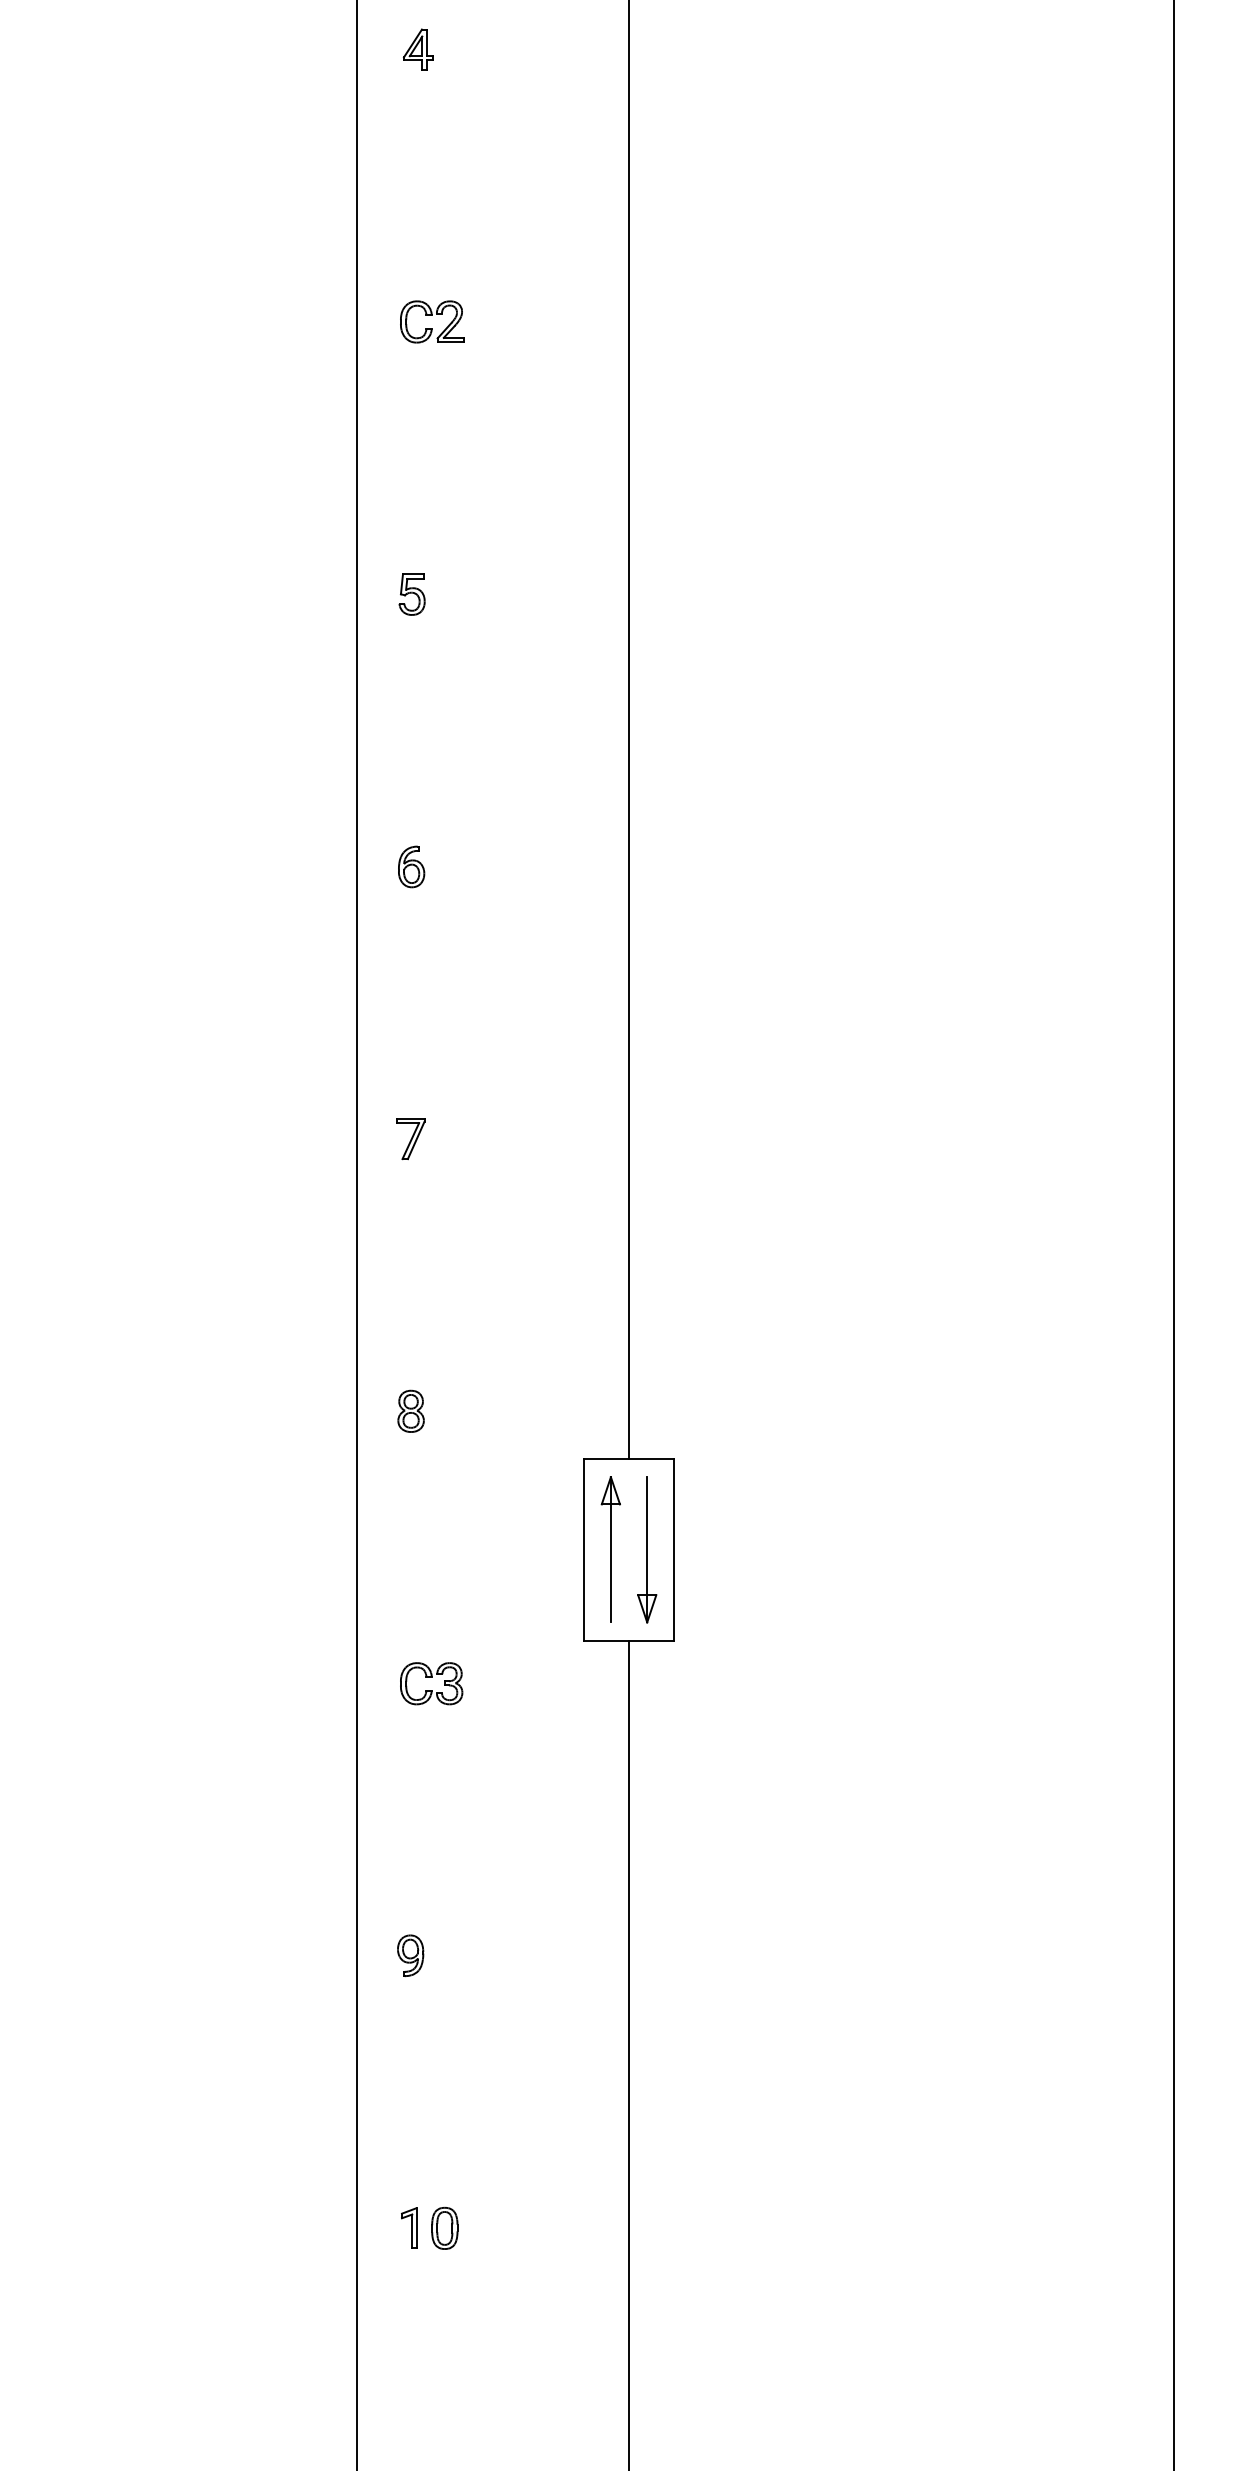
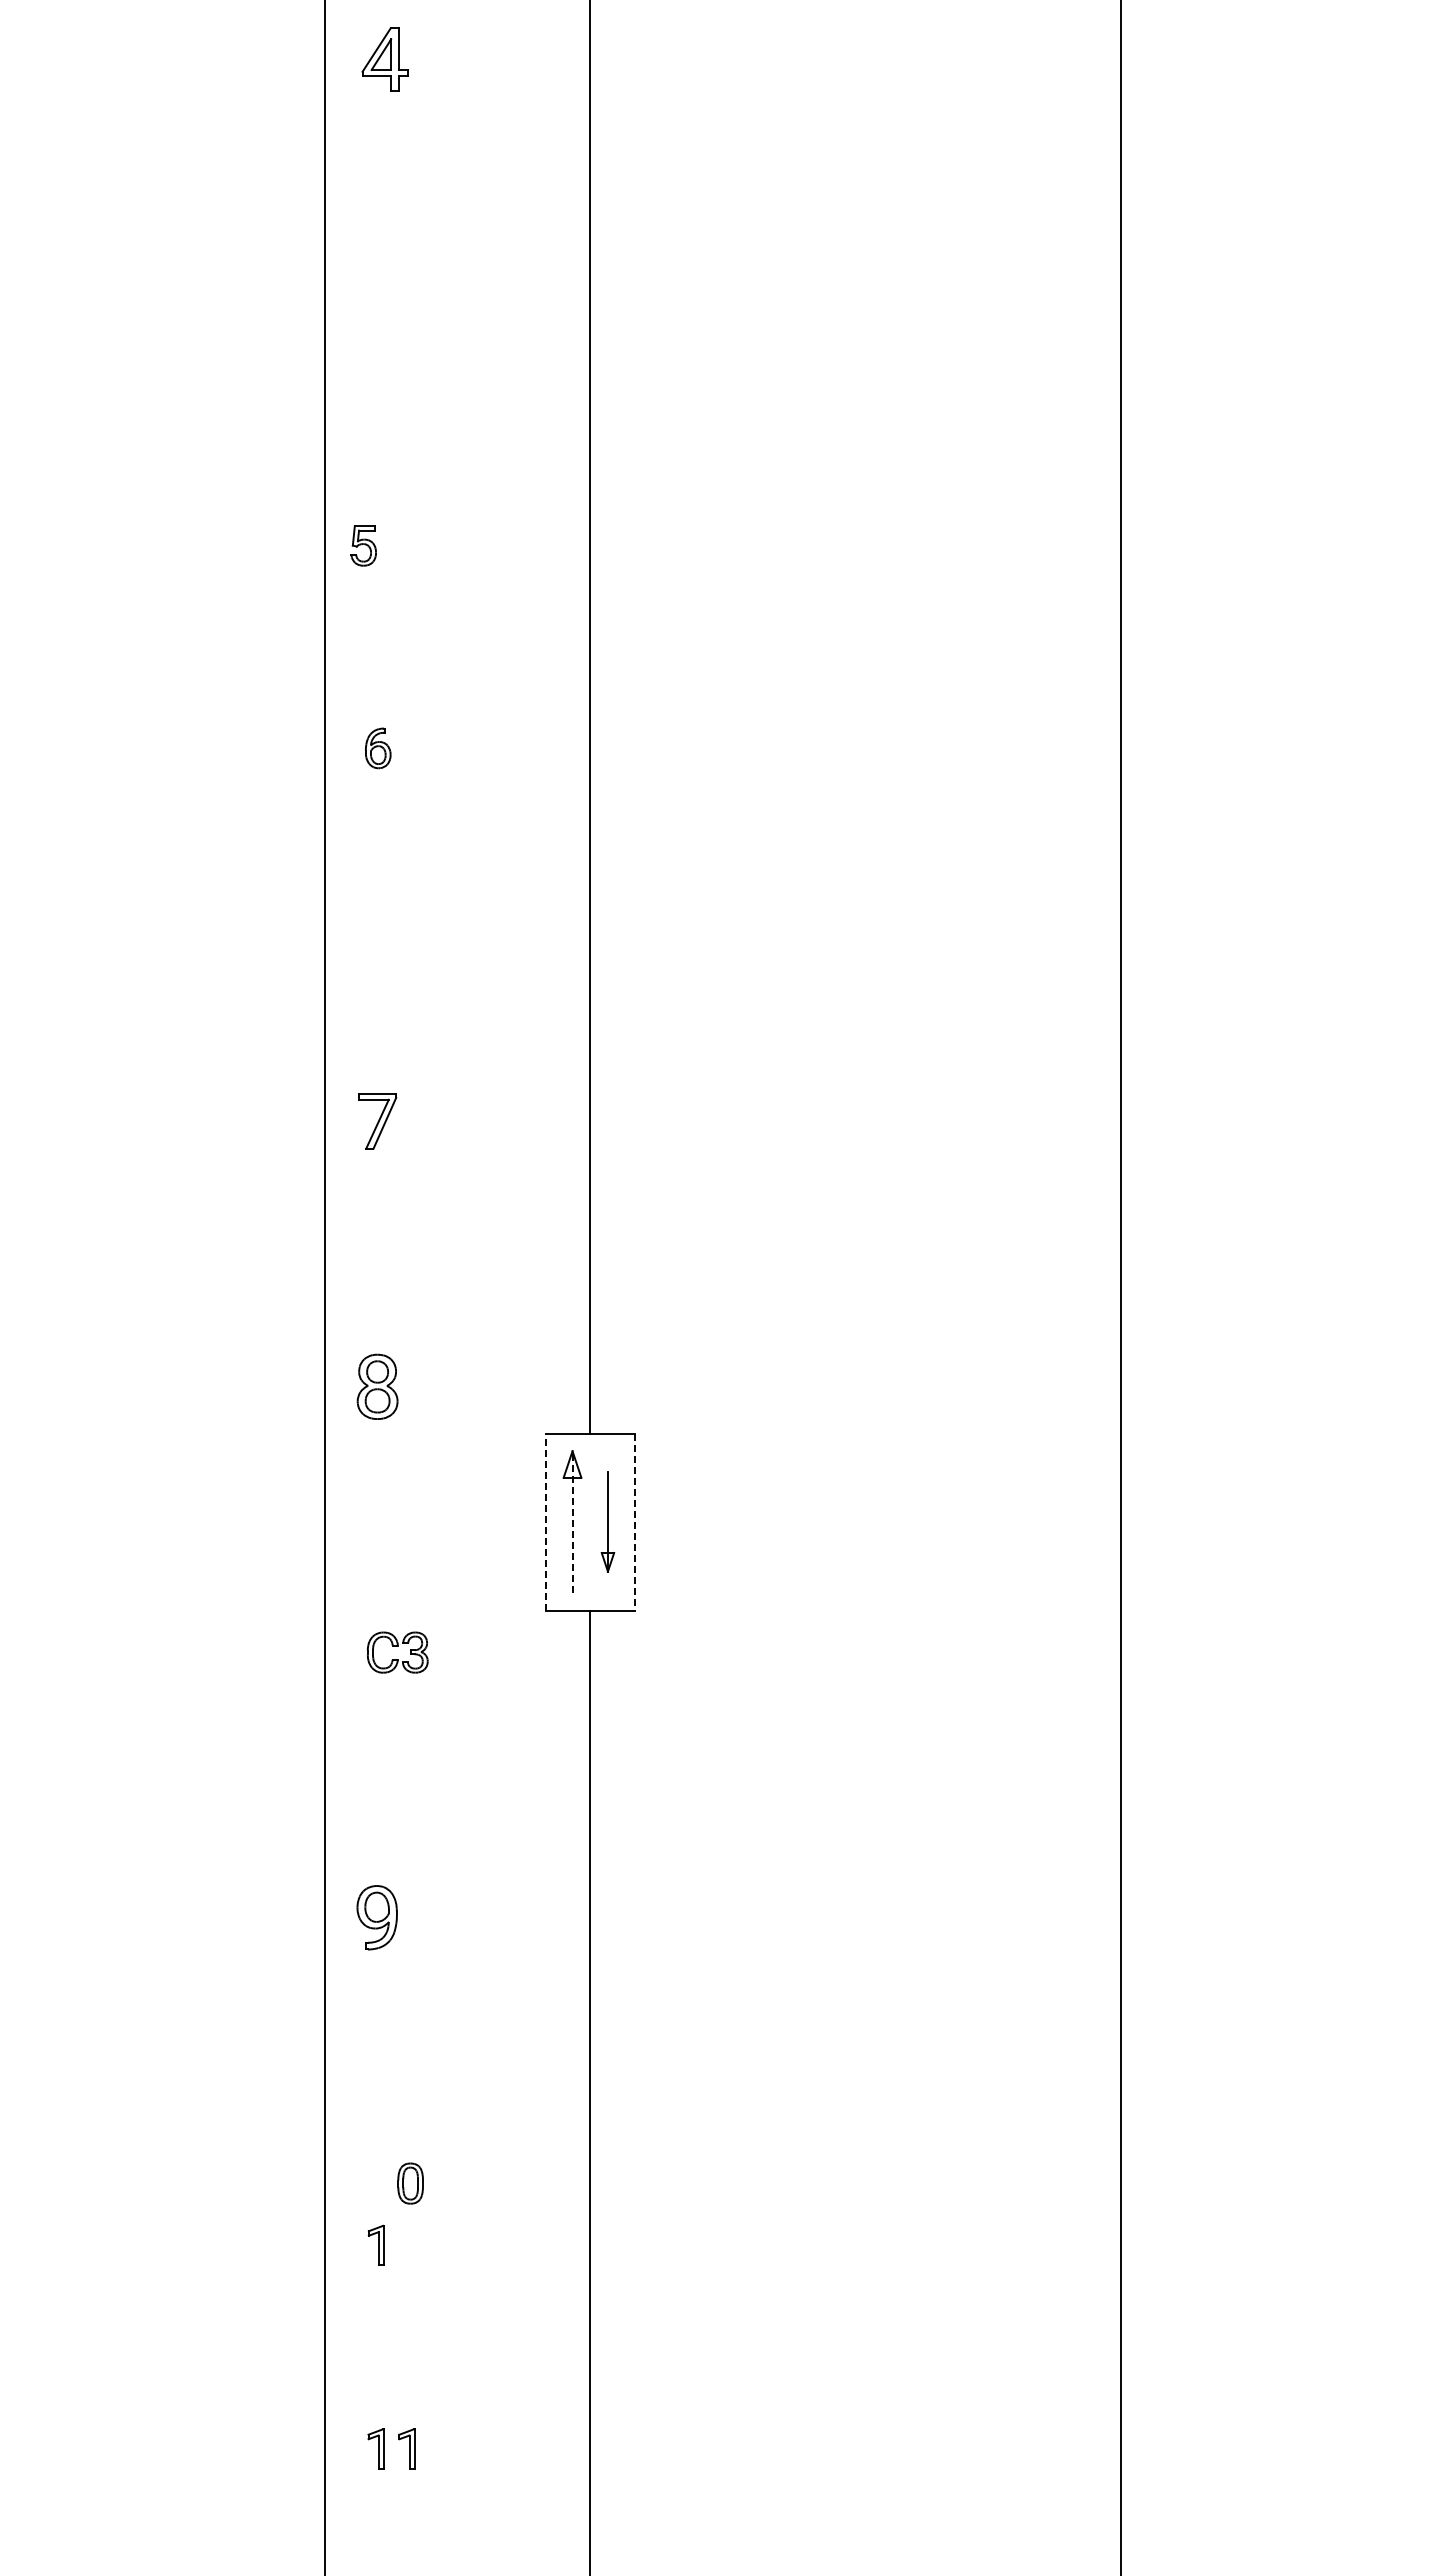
part: (418, 49) -> (384, 59), size x1.6
part: (431, 322) -> (397, 325), removed
part: (411, 594) -> (363, 545), moved
part: (411, 867) -> (378, 748), moved
part: (410, 1138) -> (377, 1121), size x1.4
part: (410, 1411) -> (377, 1387), size x1.6
line: (583, 1549) -> (545, 1521), solid -> dashed
part: (646, 1549) -> (607, 1521), size x0.7
line: (610, 1550) -> (572, 1522), solid -> dashed
line: (674, 1550) -> (634, 1522), solid -> dashed
part: (410, 1955) -> (377, 1917), size x1.6
part: (408, 2227) -> (375, 2244), moved

